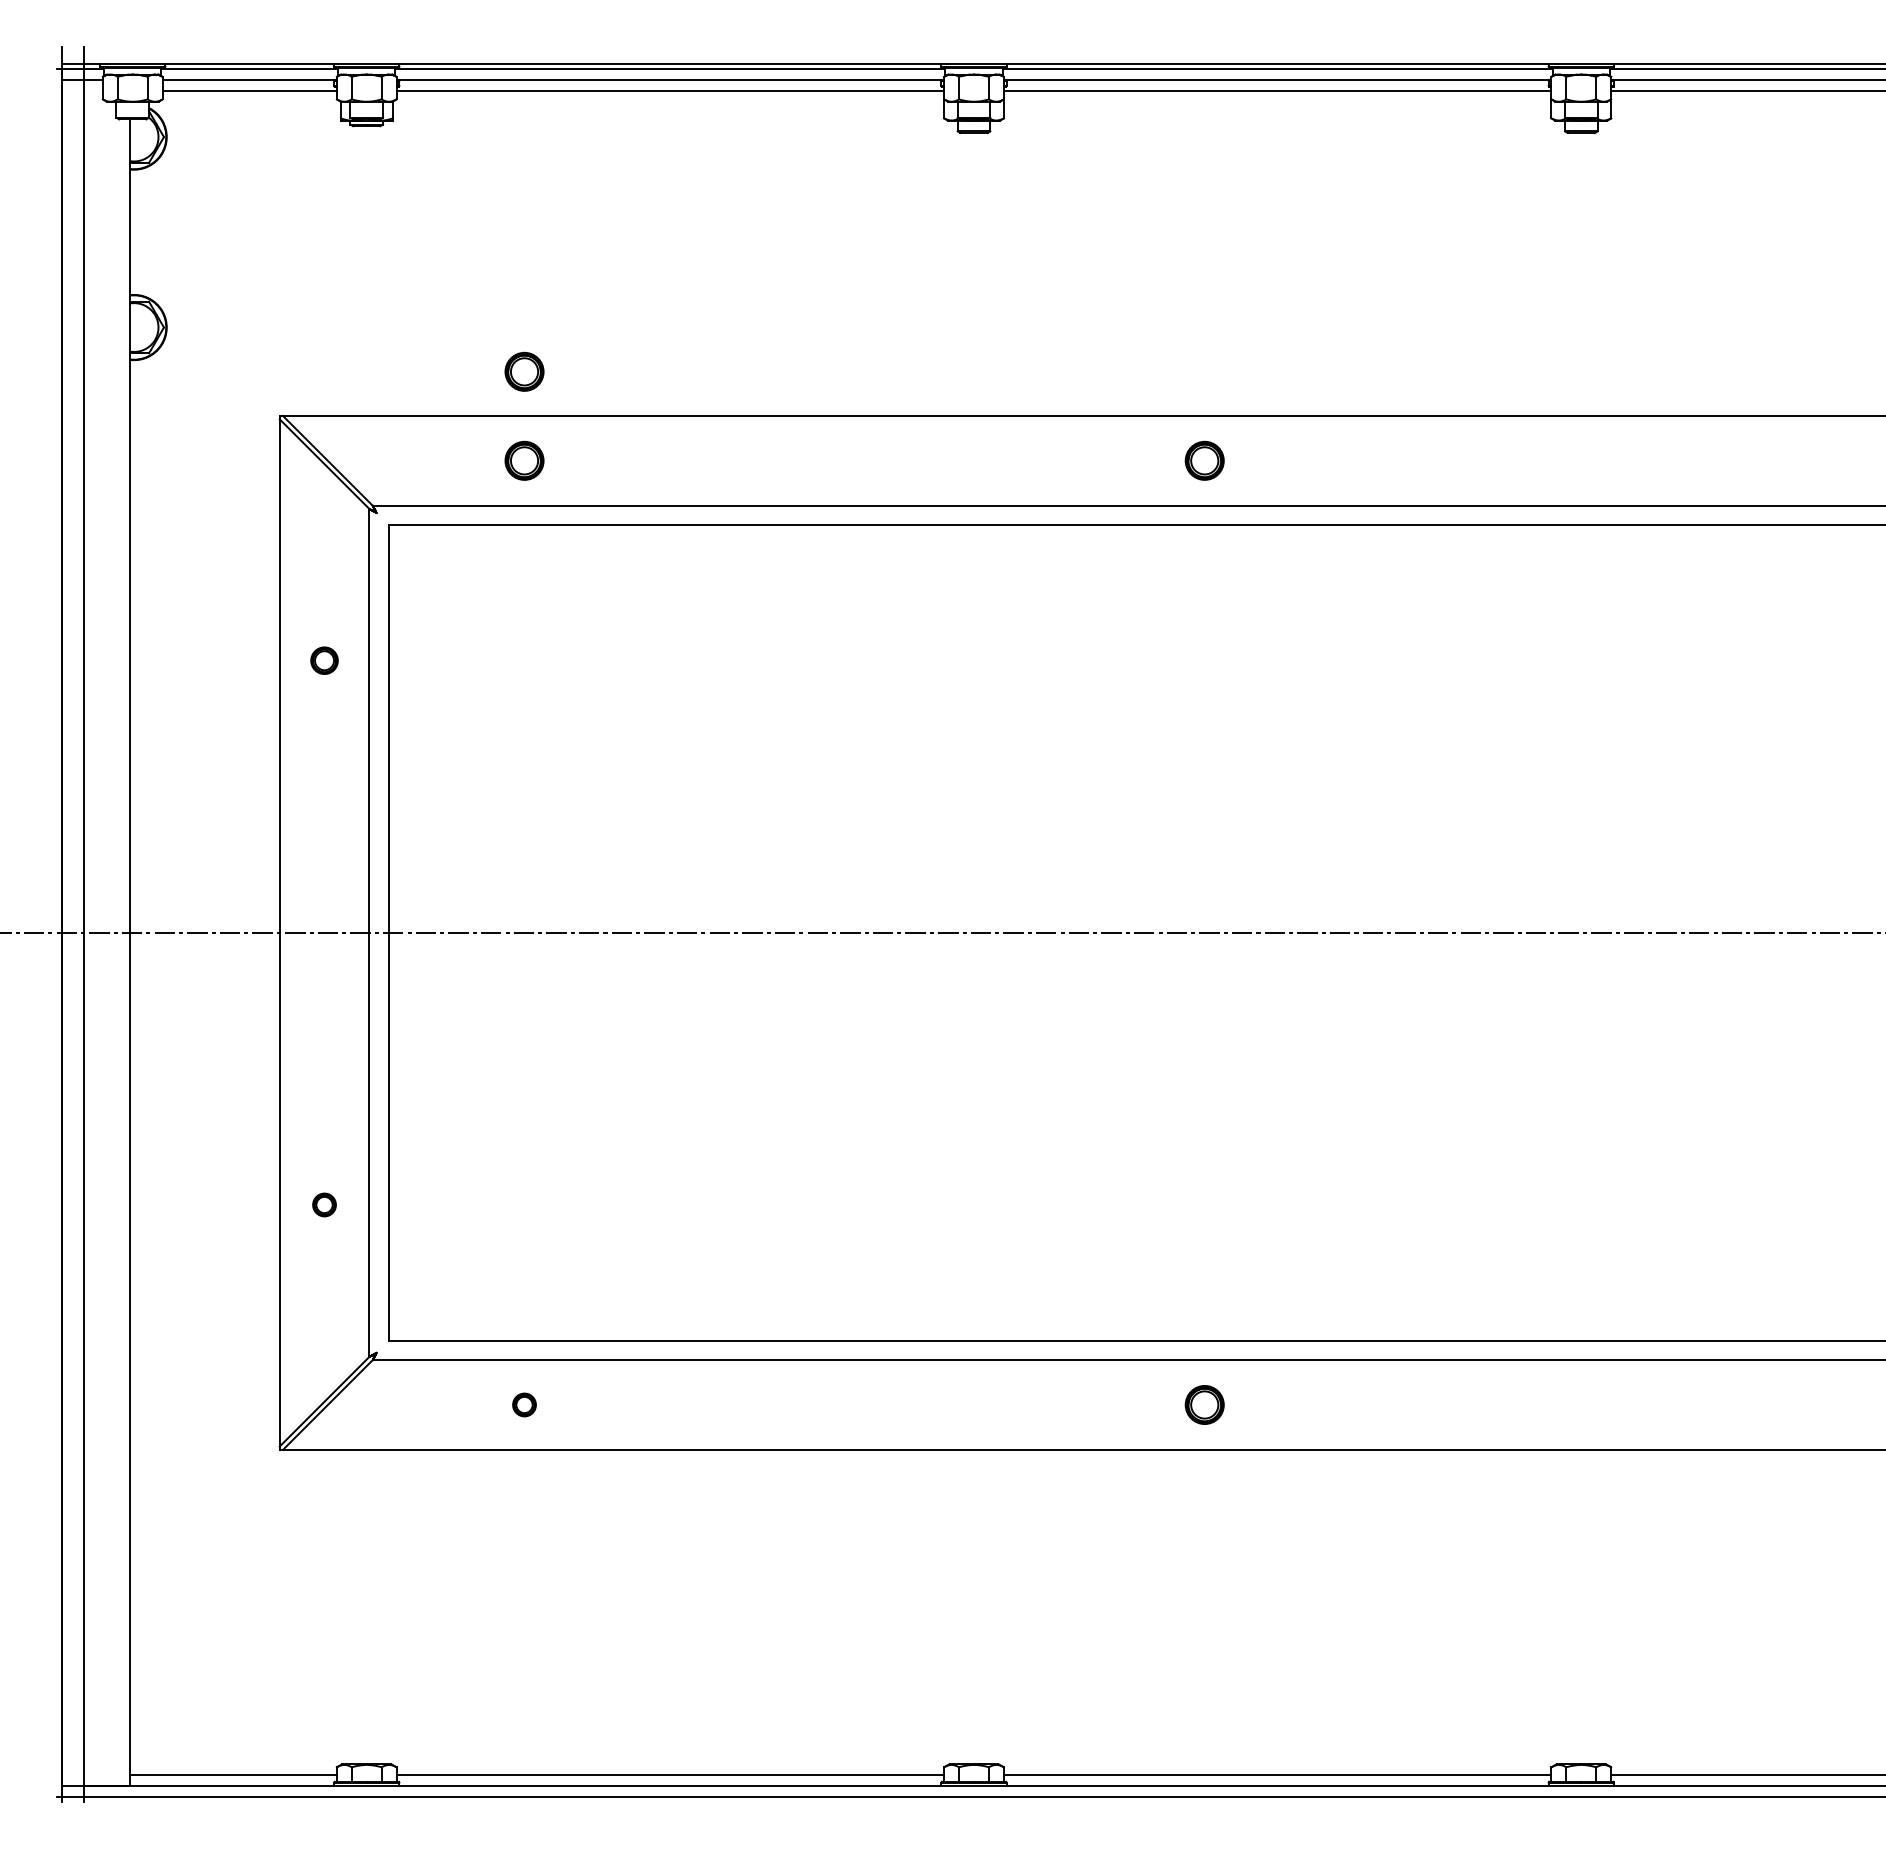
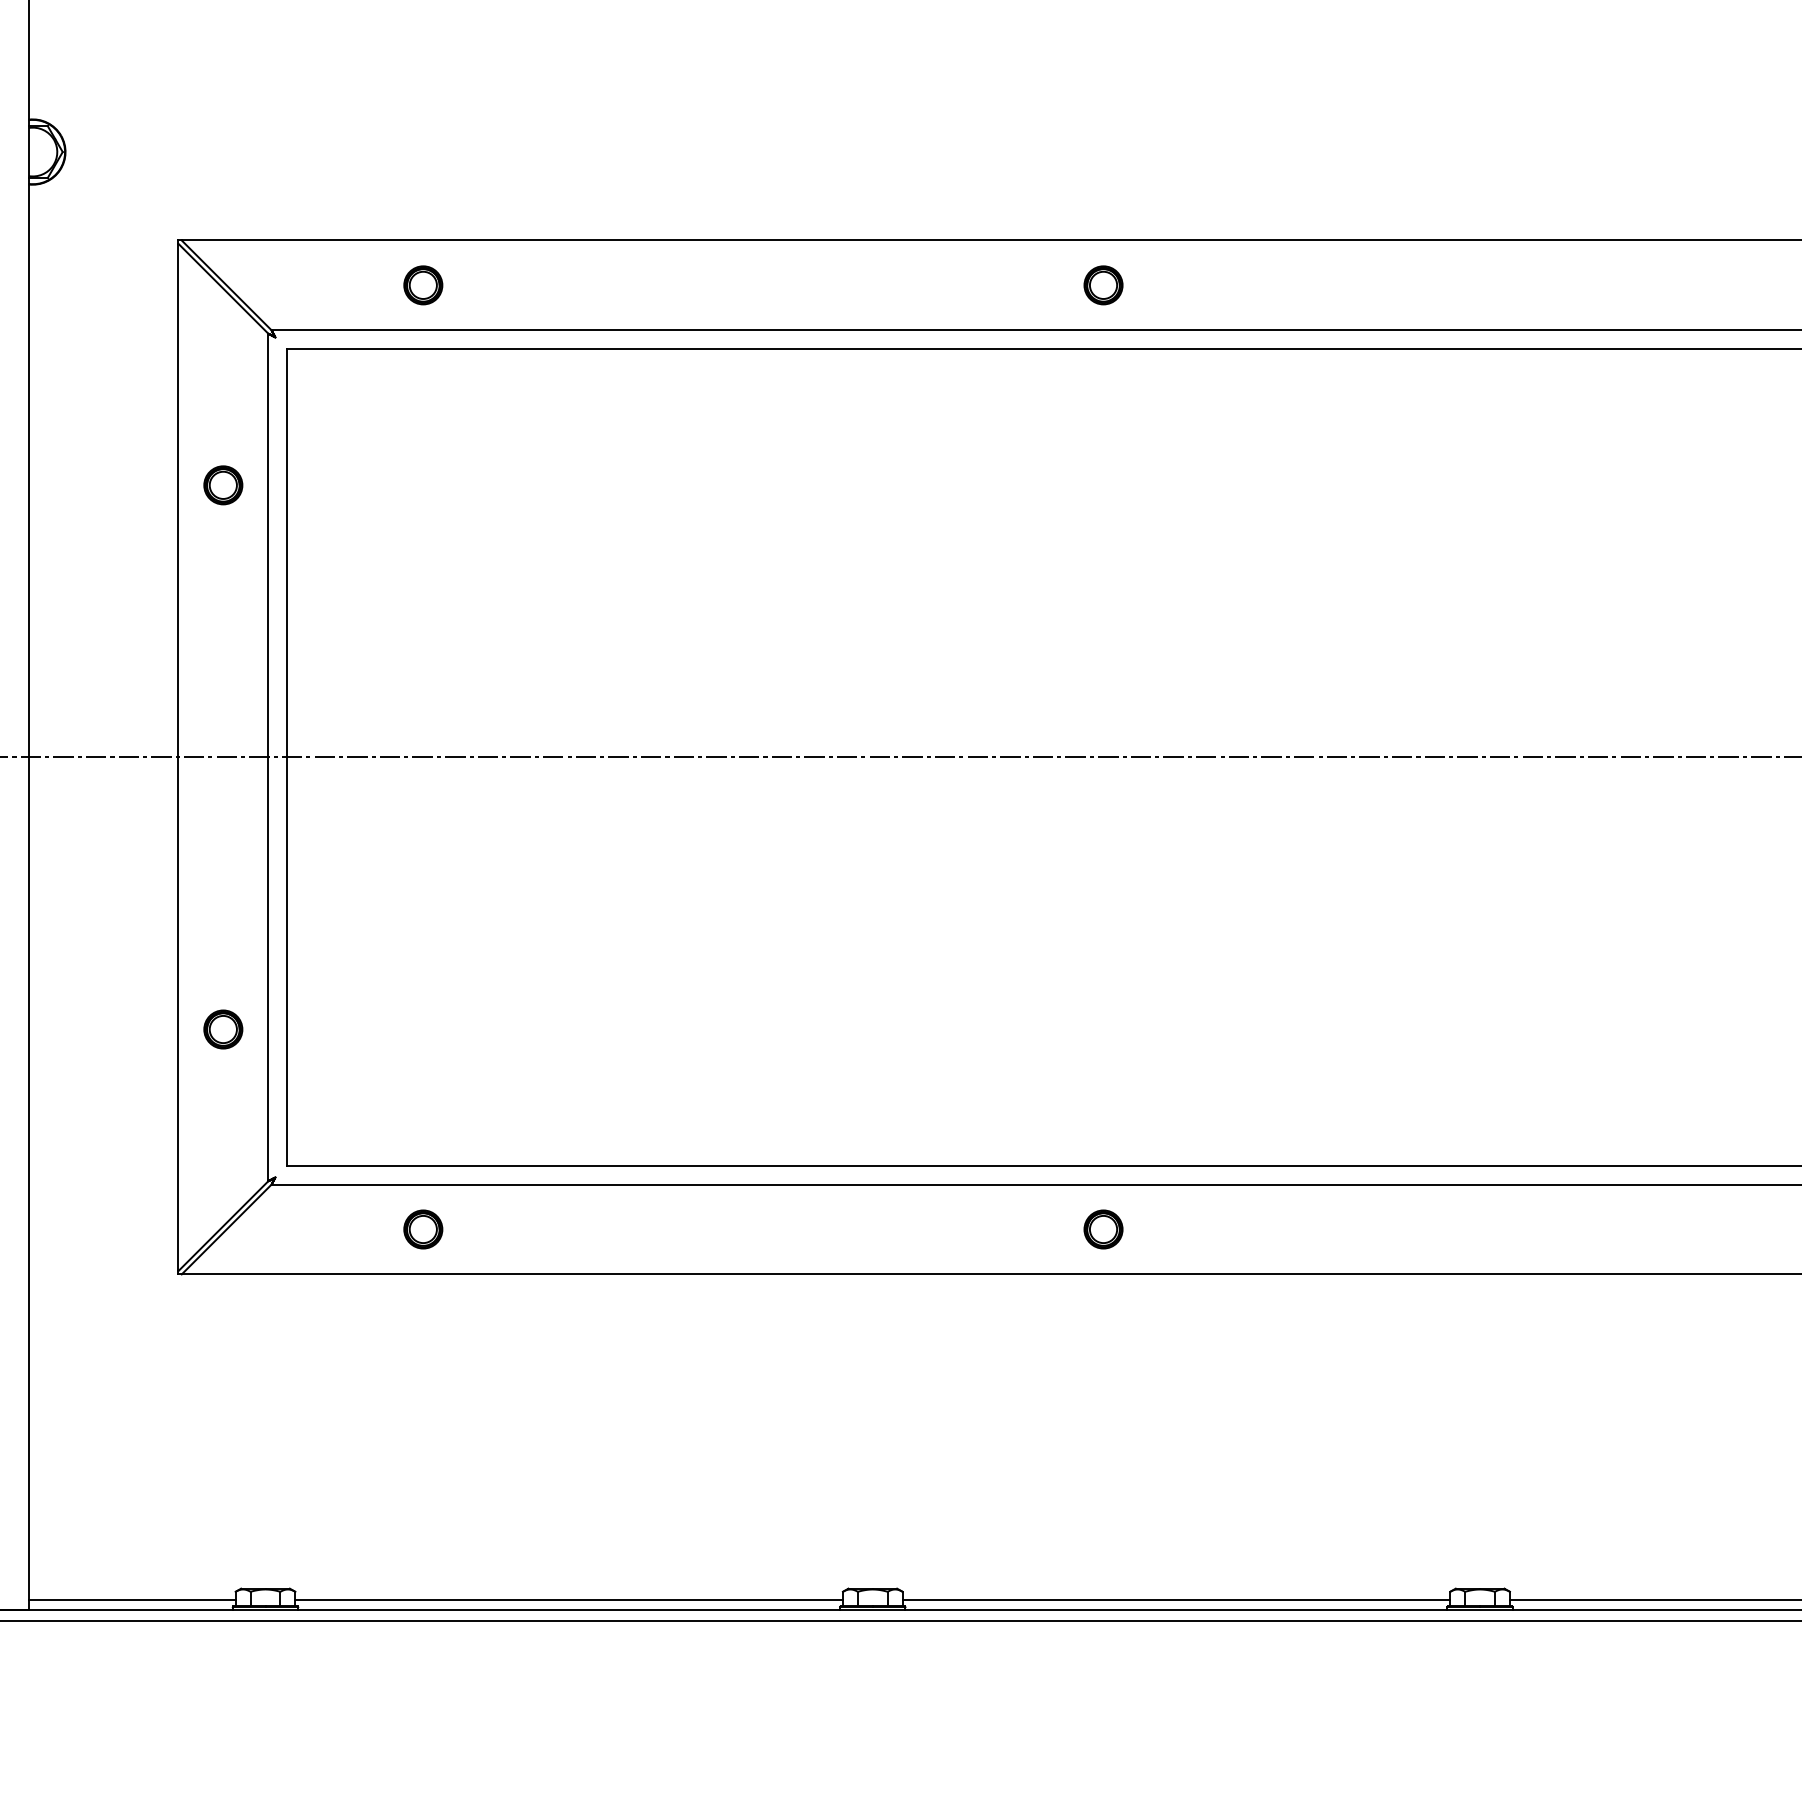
part: (524, 371) -> (423, 196), removed
part: (324, 660) -> (223, 485), size x1.43
part: (324, 1204) -> (223, 1029), size x1.67
part: (524, 1404) -> (423, 1229), size x1.67

